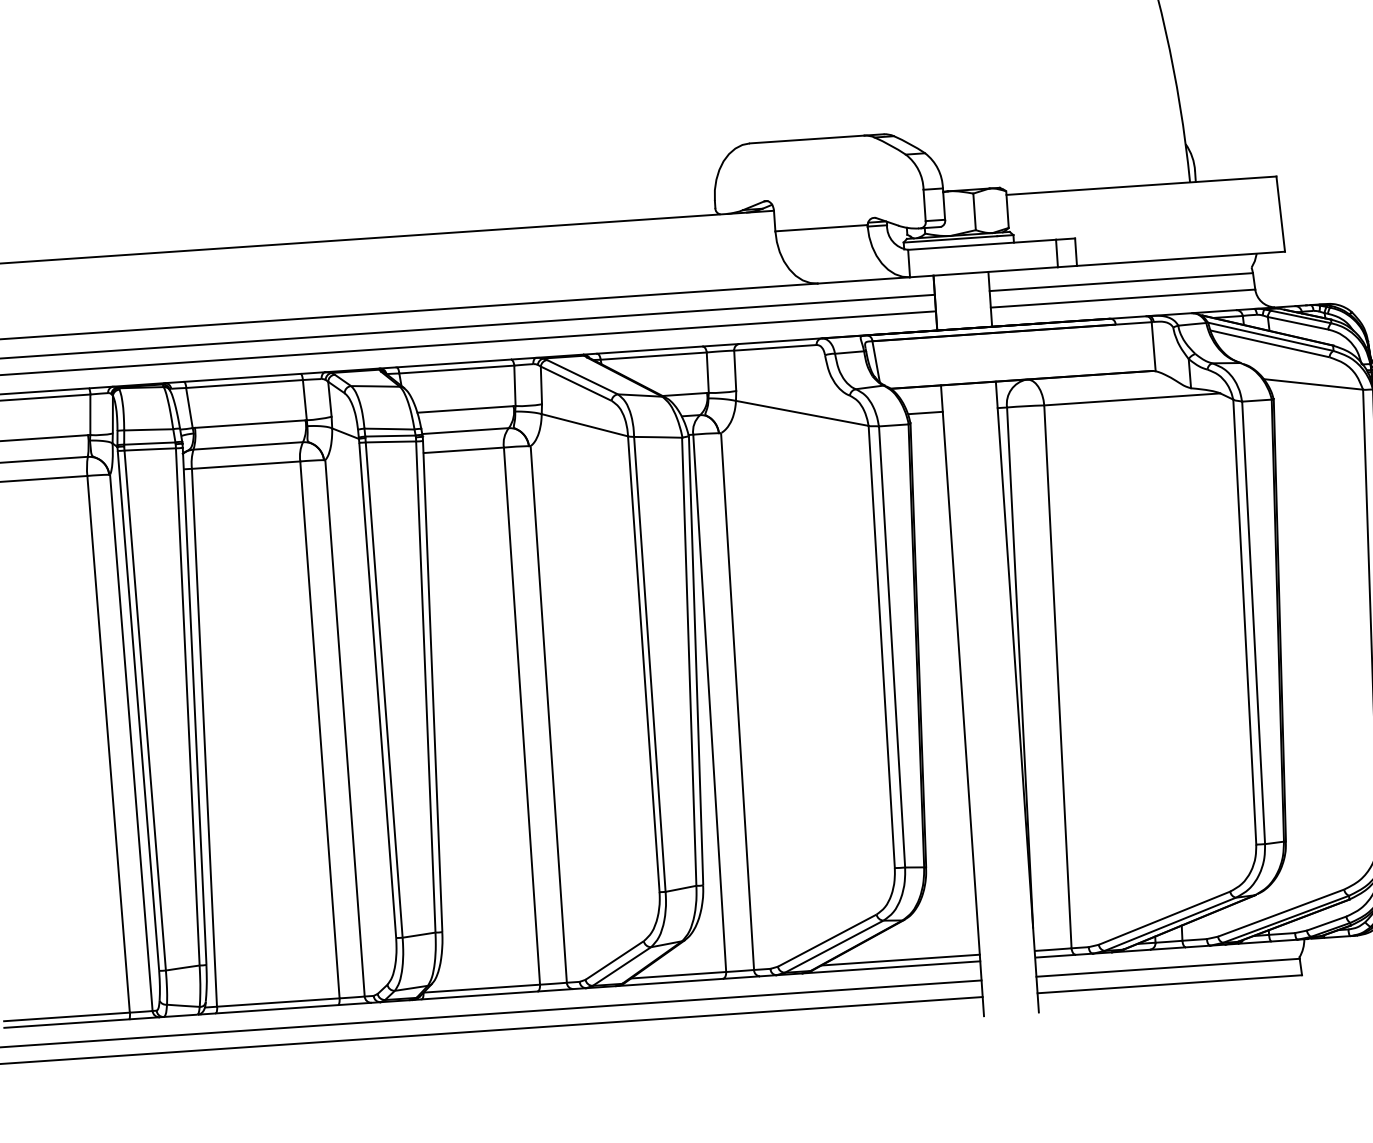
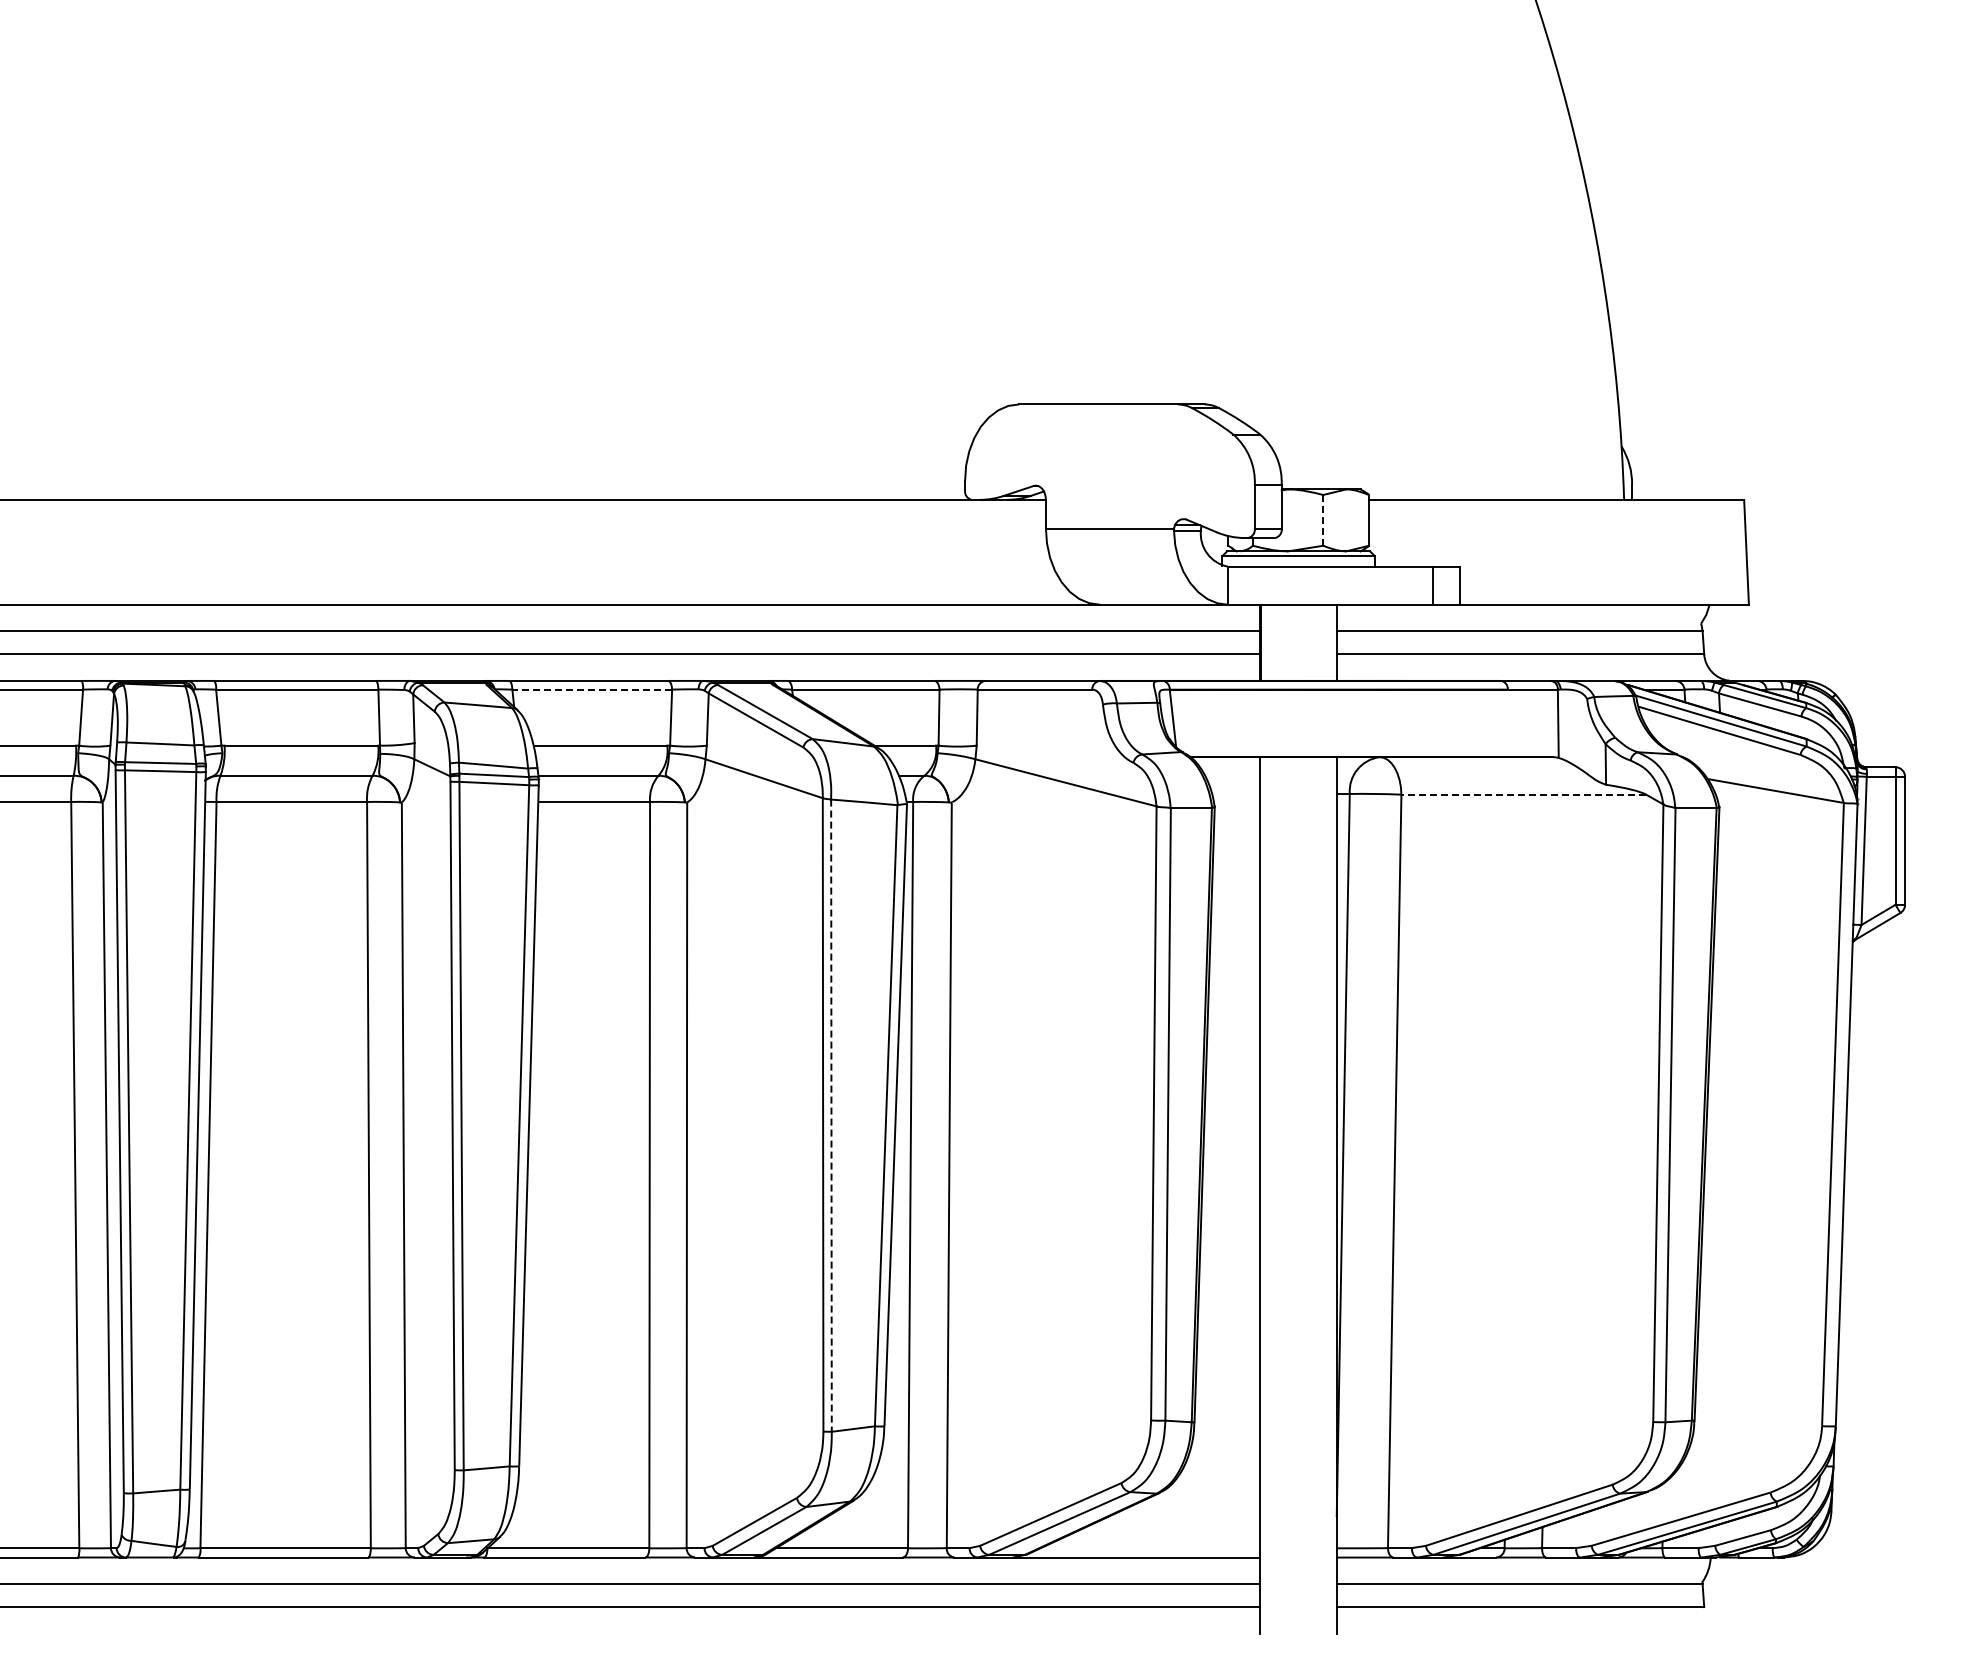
line: (974, 211) -> (1323, 520), solid -> dashed
line: (456, 369) -> (592, 689), solid -> dashed
line: (1132, 399) -> (1523, 794), solid -> dashed
line: (925, 412) -> (1236, 793), removed
line: (649, 665) -> (831, 1116), solid -> dashed
line: (900, 960) -> (1150, 1548), removed

